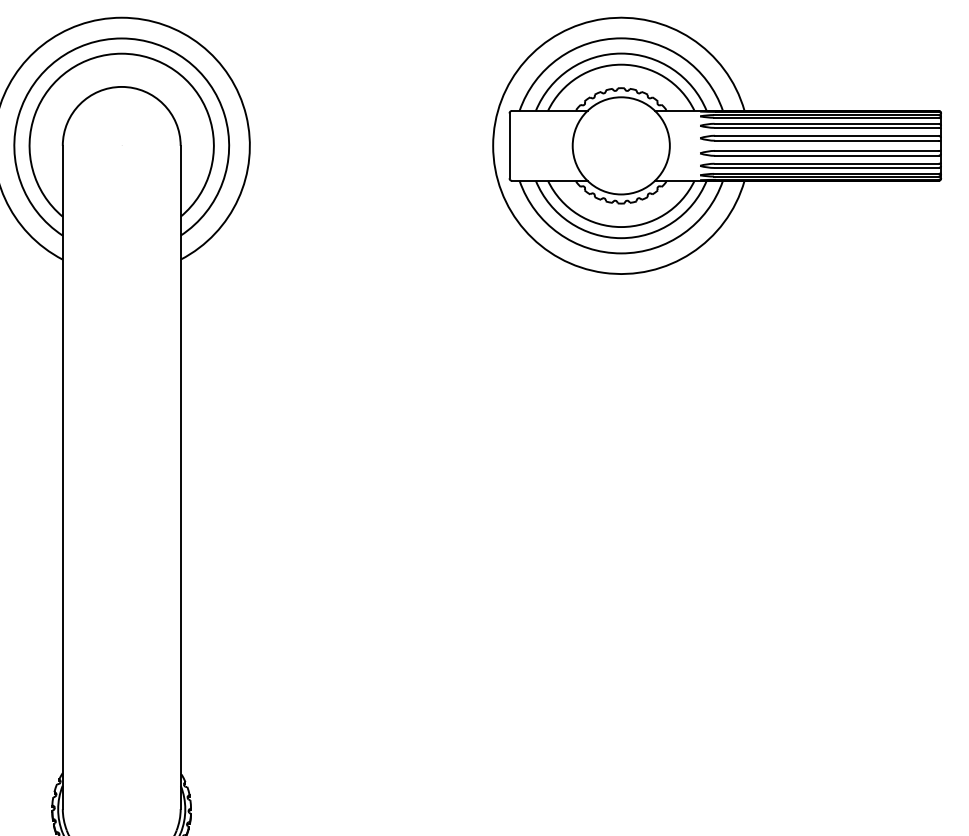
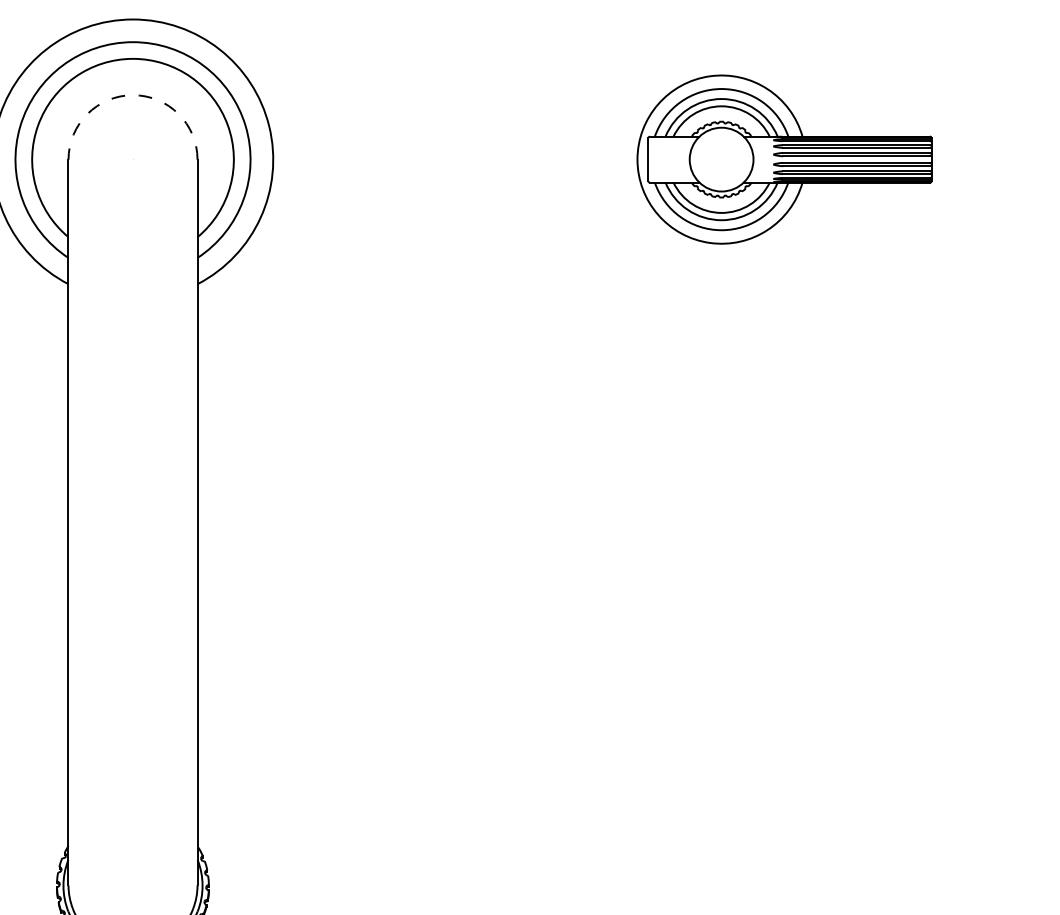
arc: (122, 87) -> (133, 95), solid -> dashed
part: (717, 145) -> (784, 159), size x0.6

